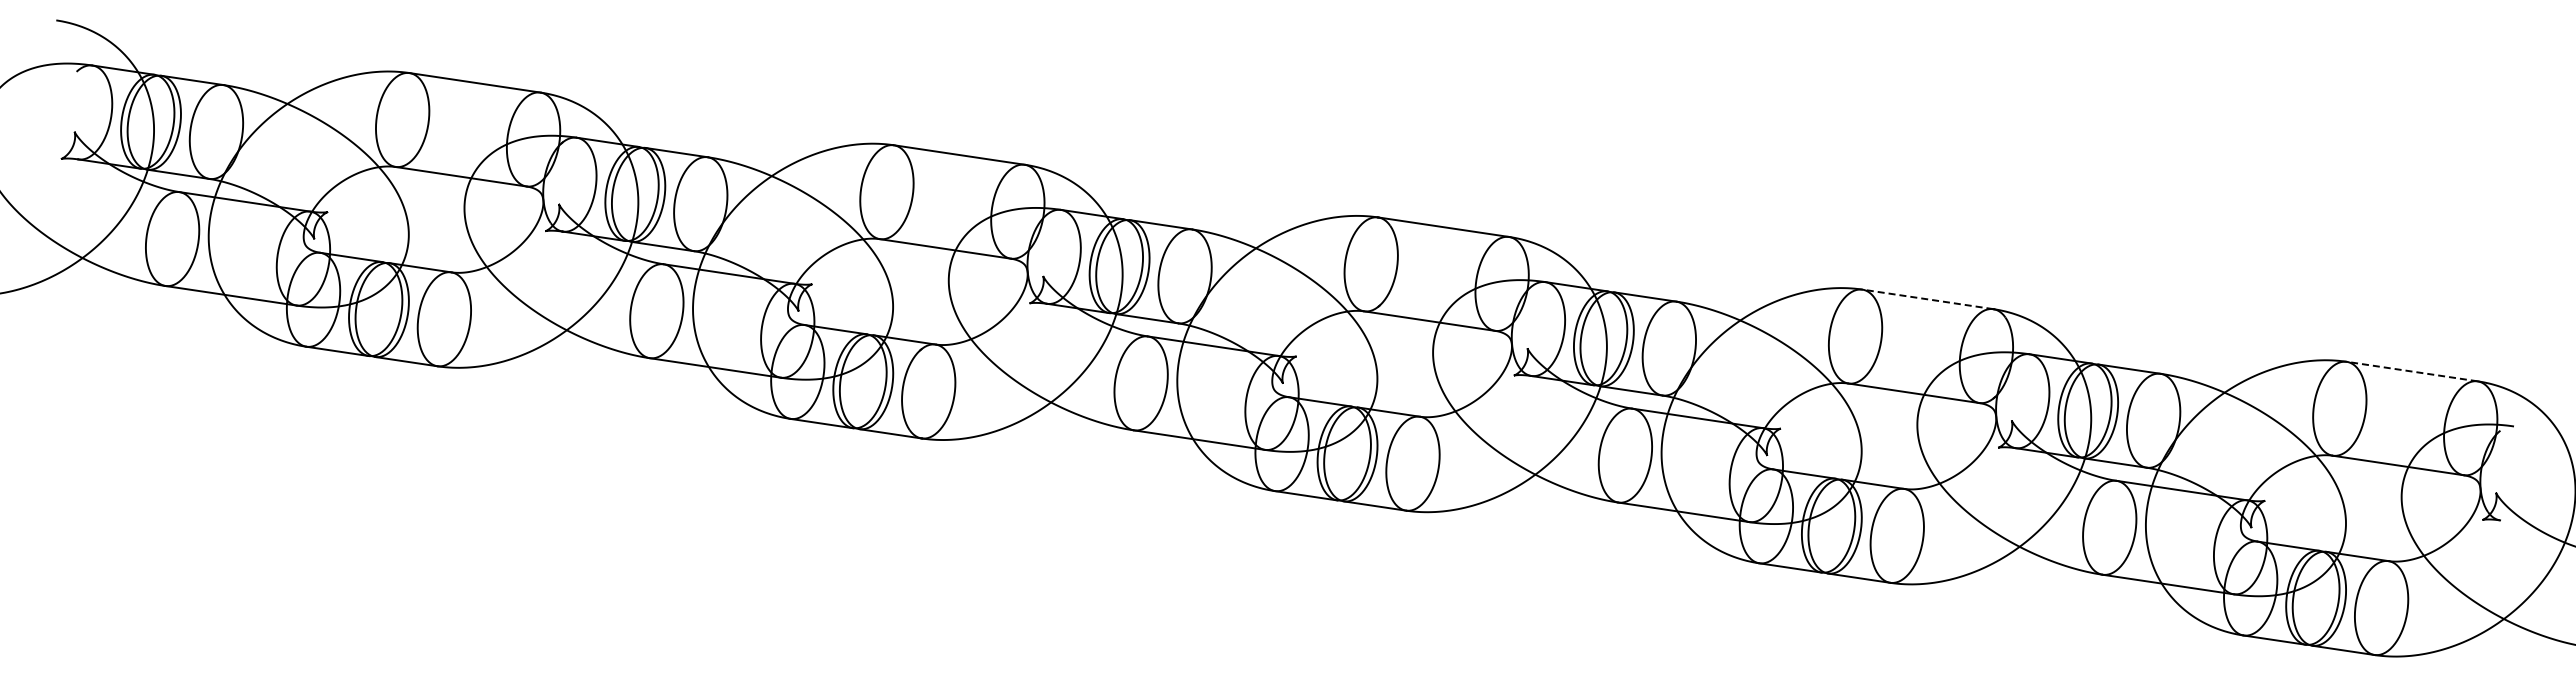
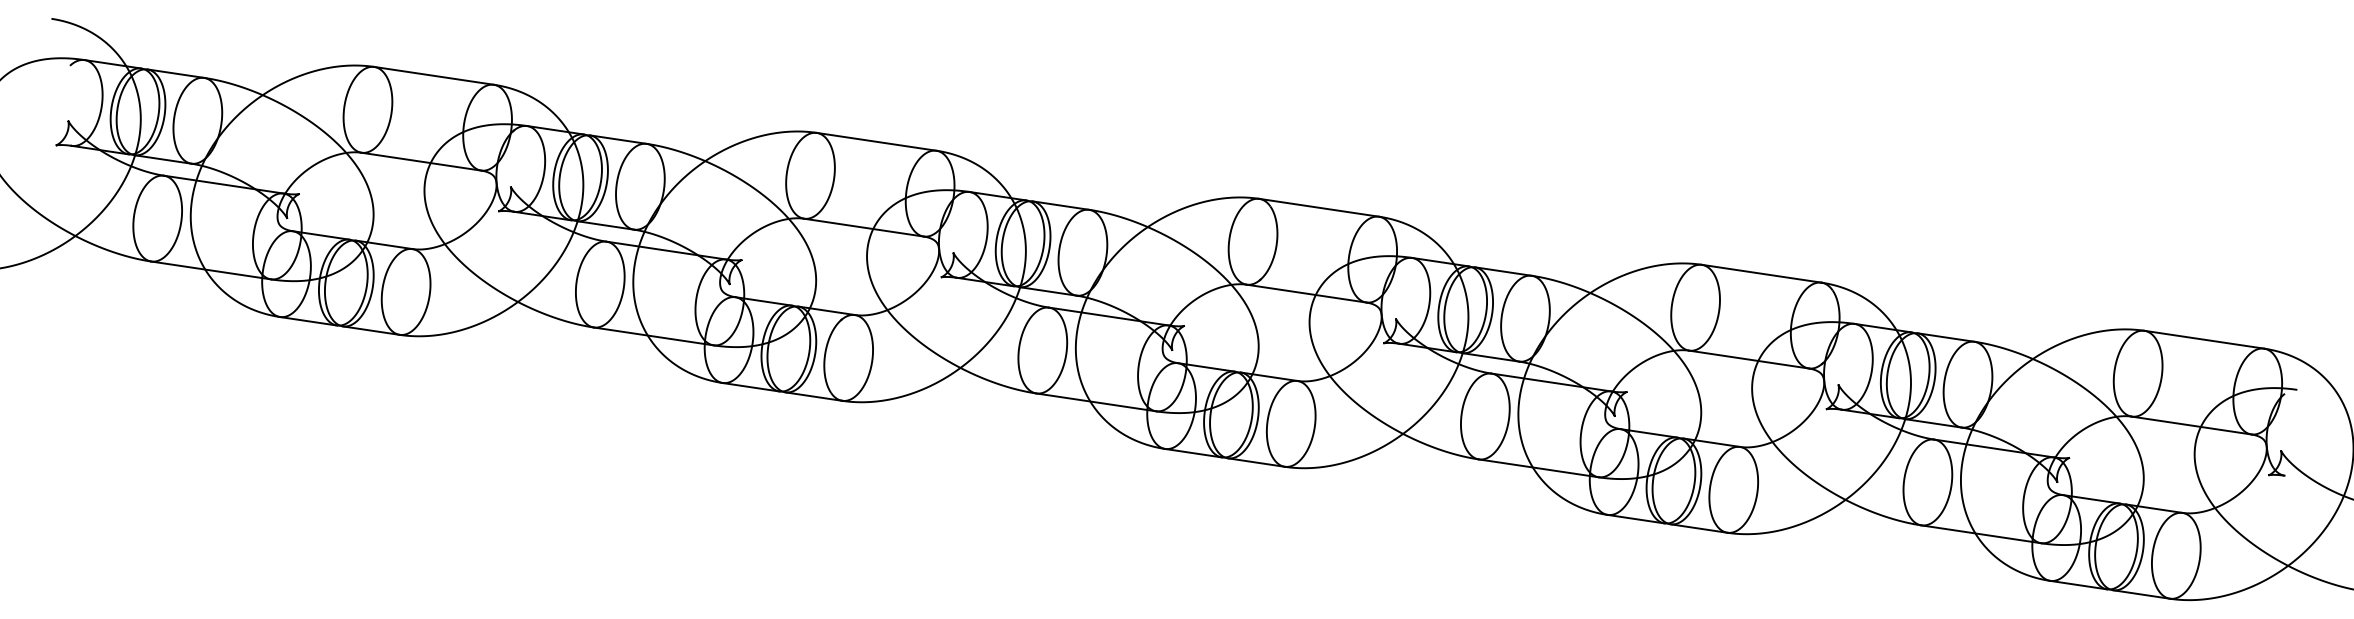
line: (1927, 299) -> (1761, 273), dashed -> solid
line: (2411, 371) -> (2203, 339), dashed -> solid

